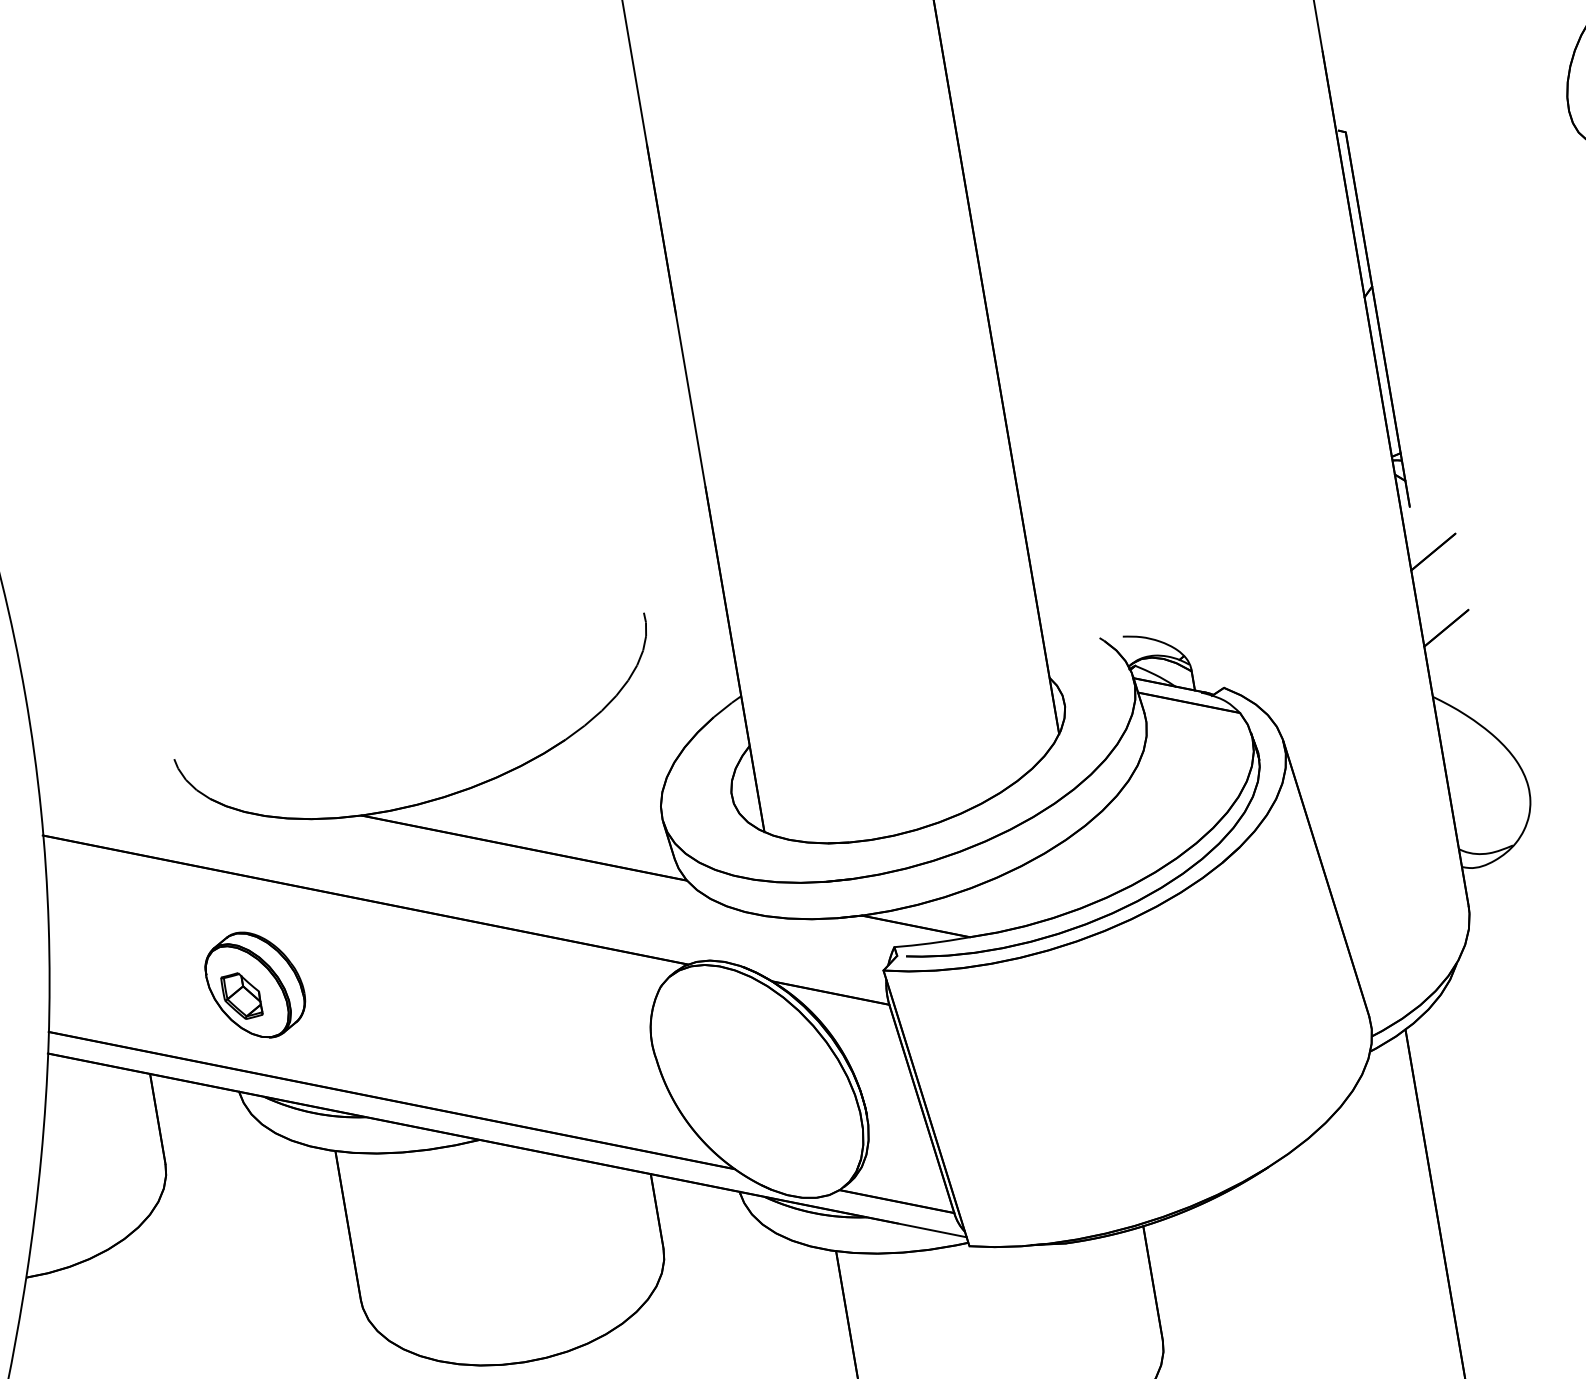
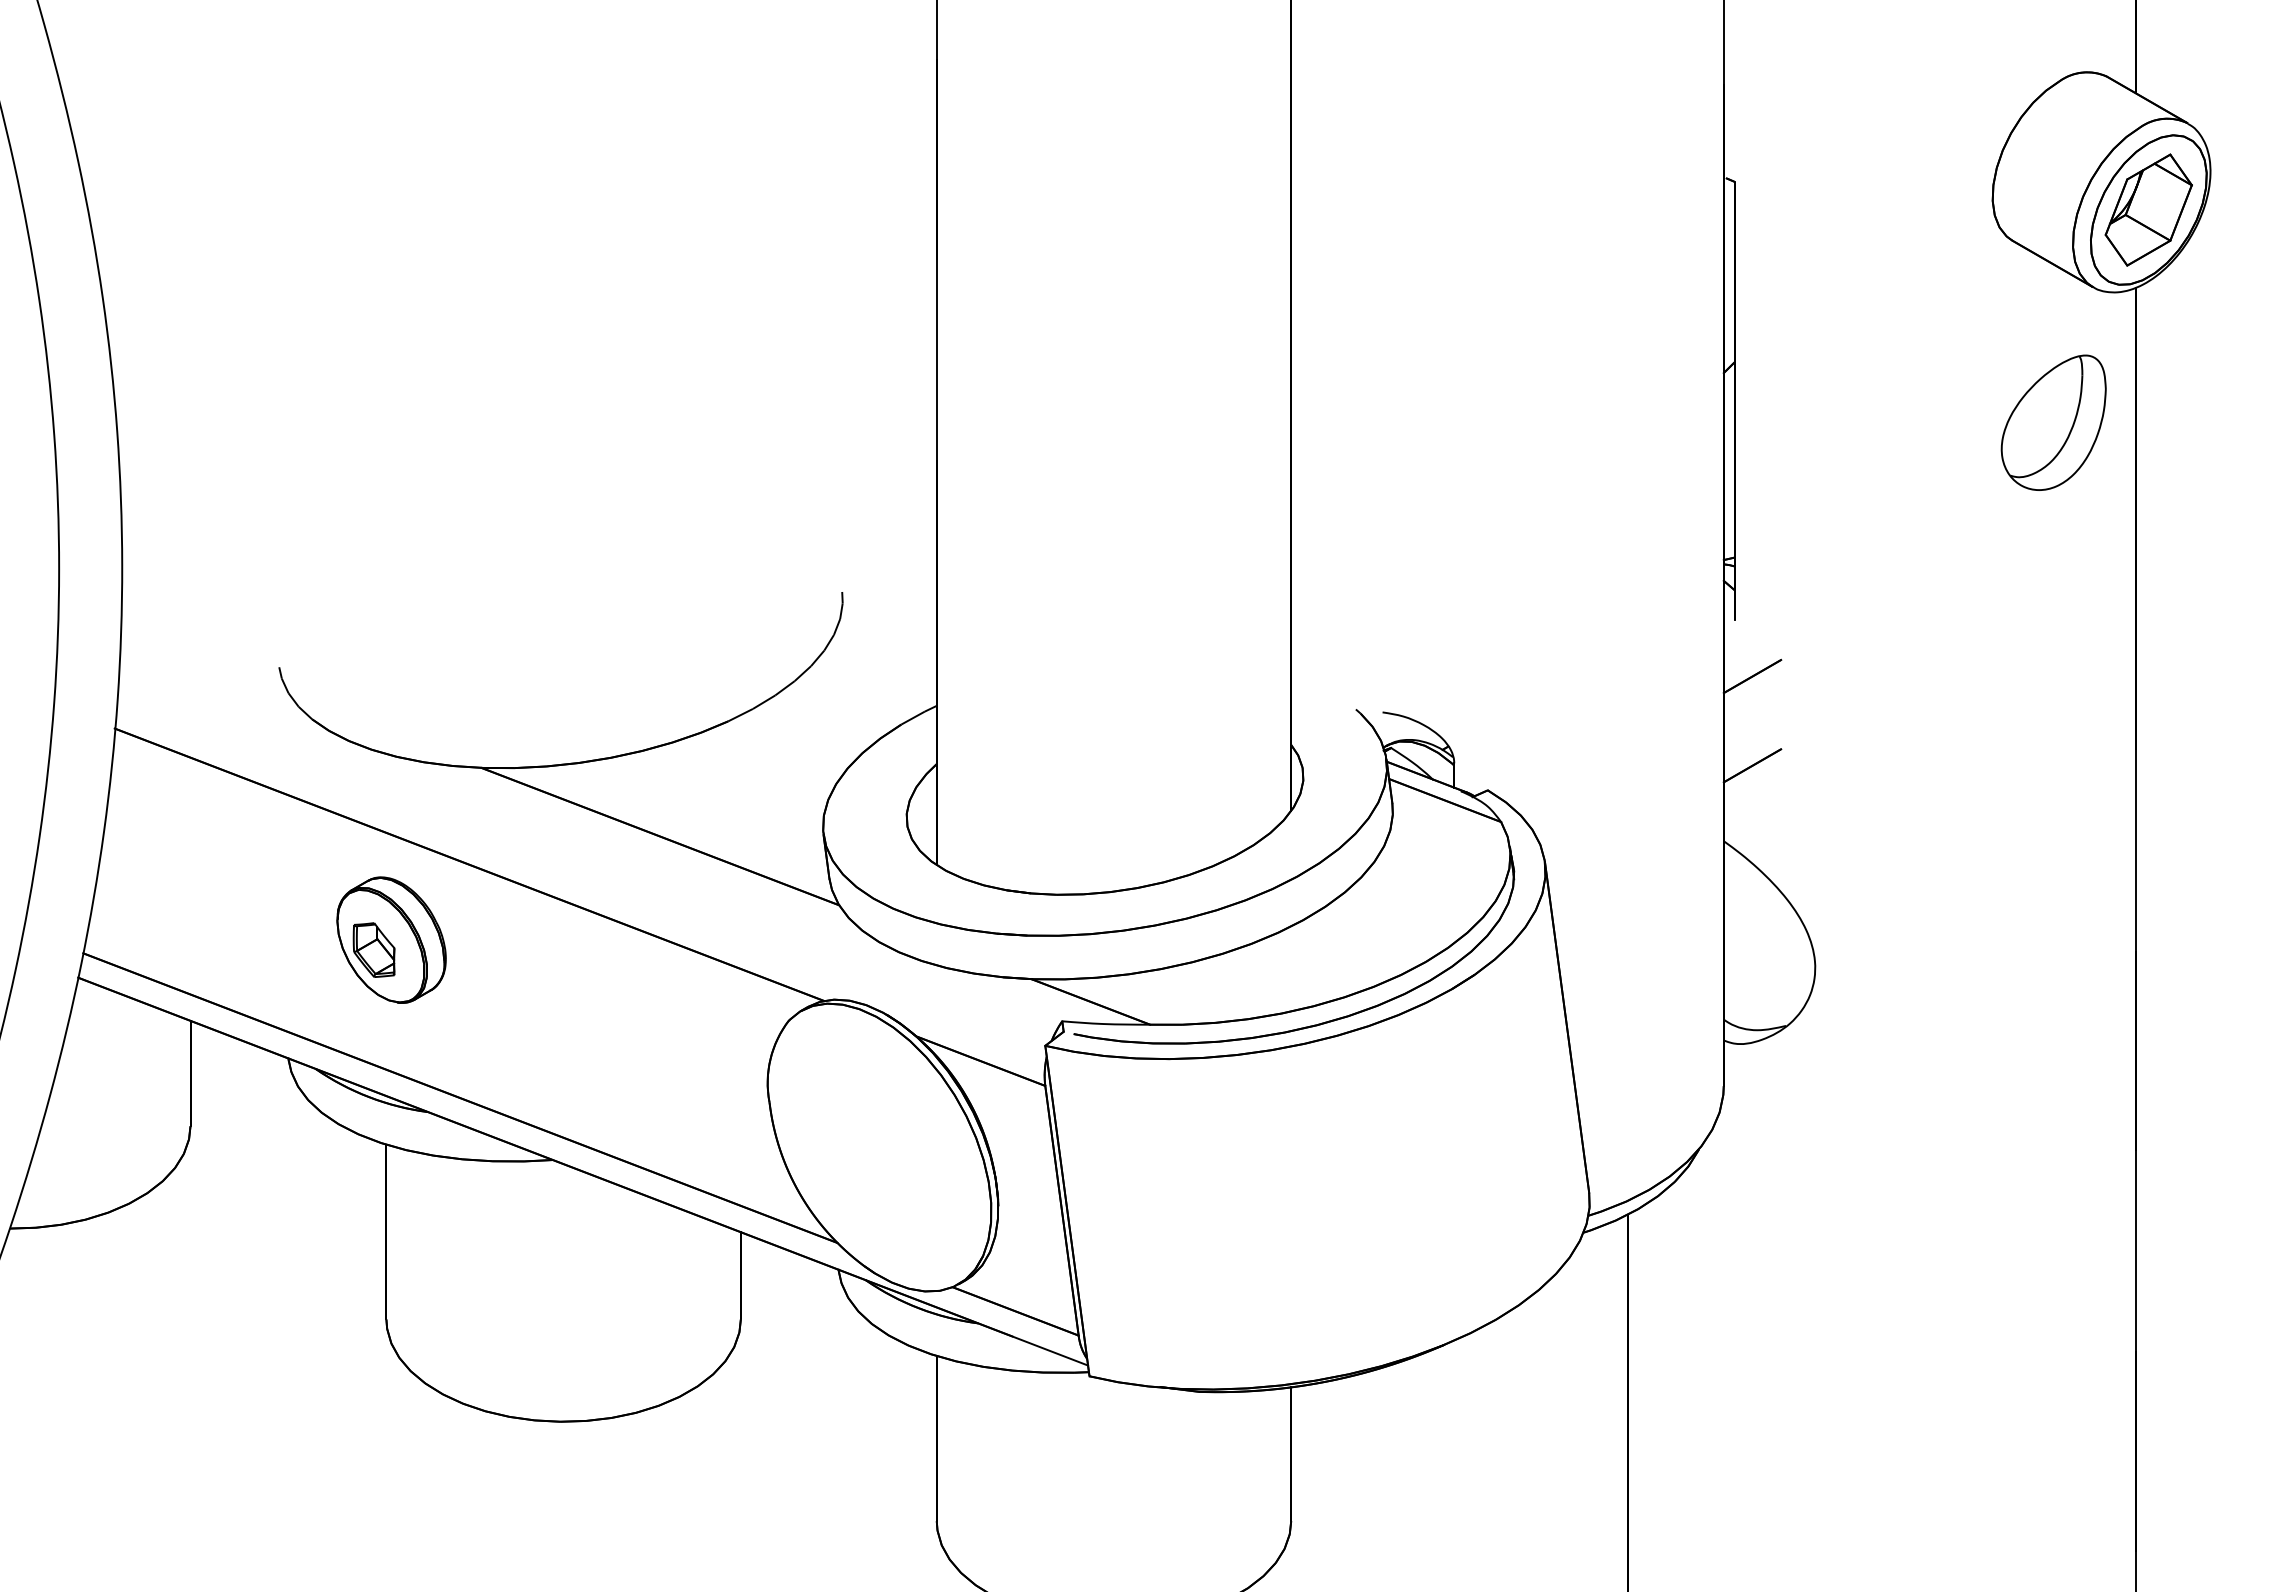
part: (255, 984) -> (391, 939), moved

